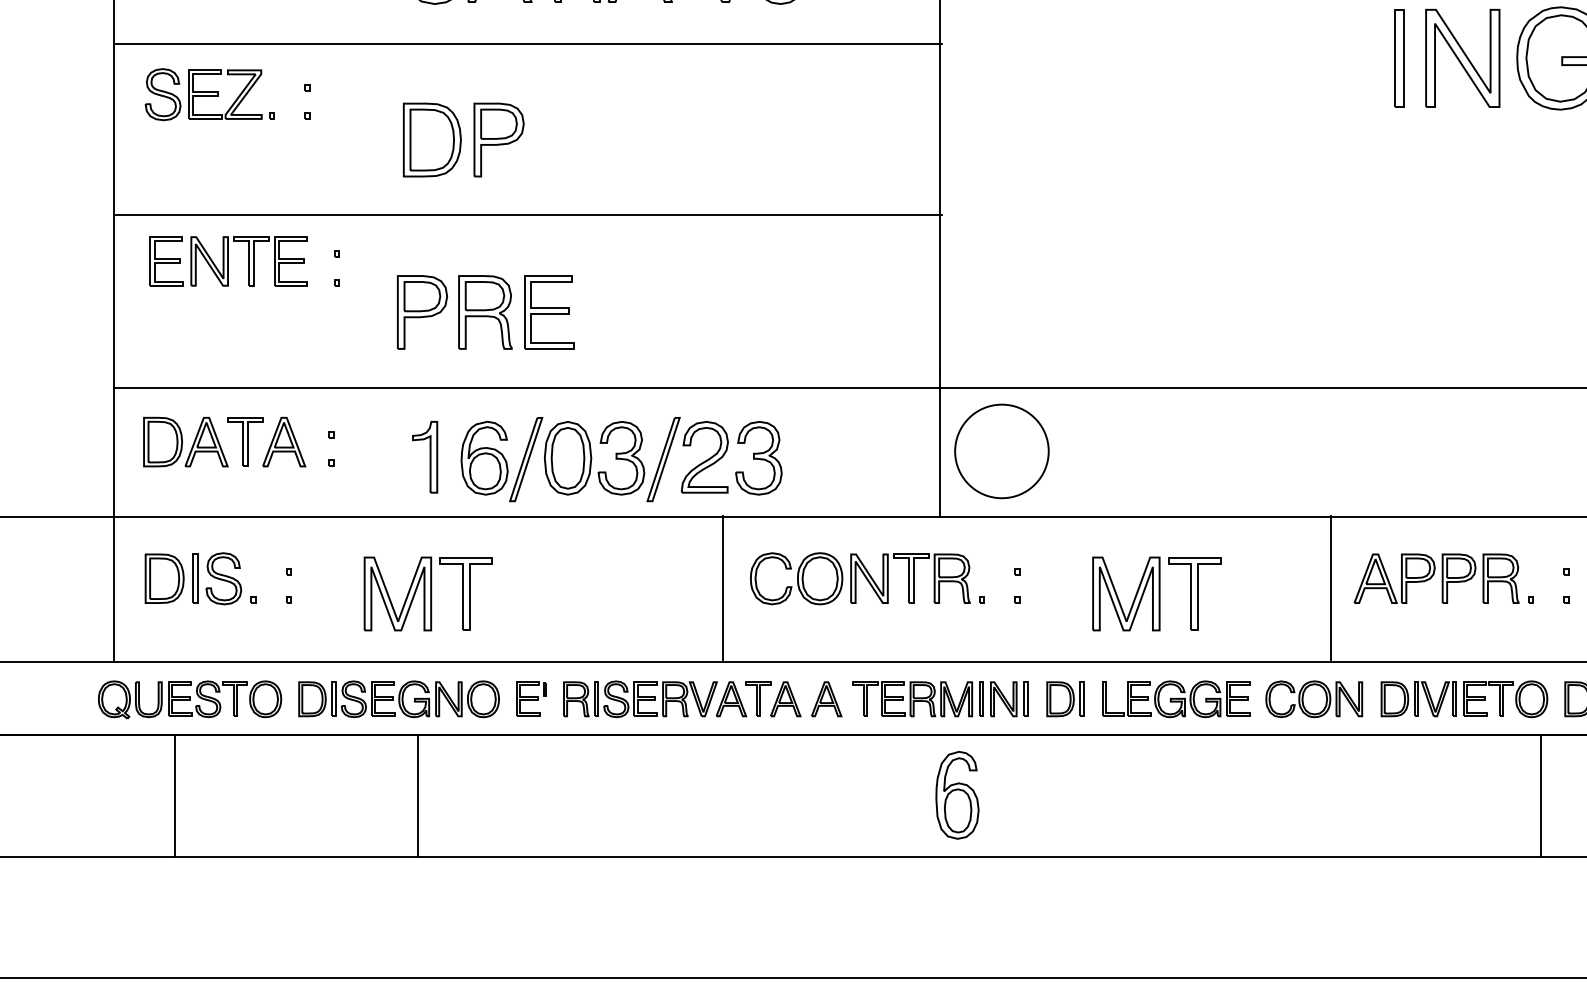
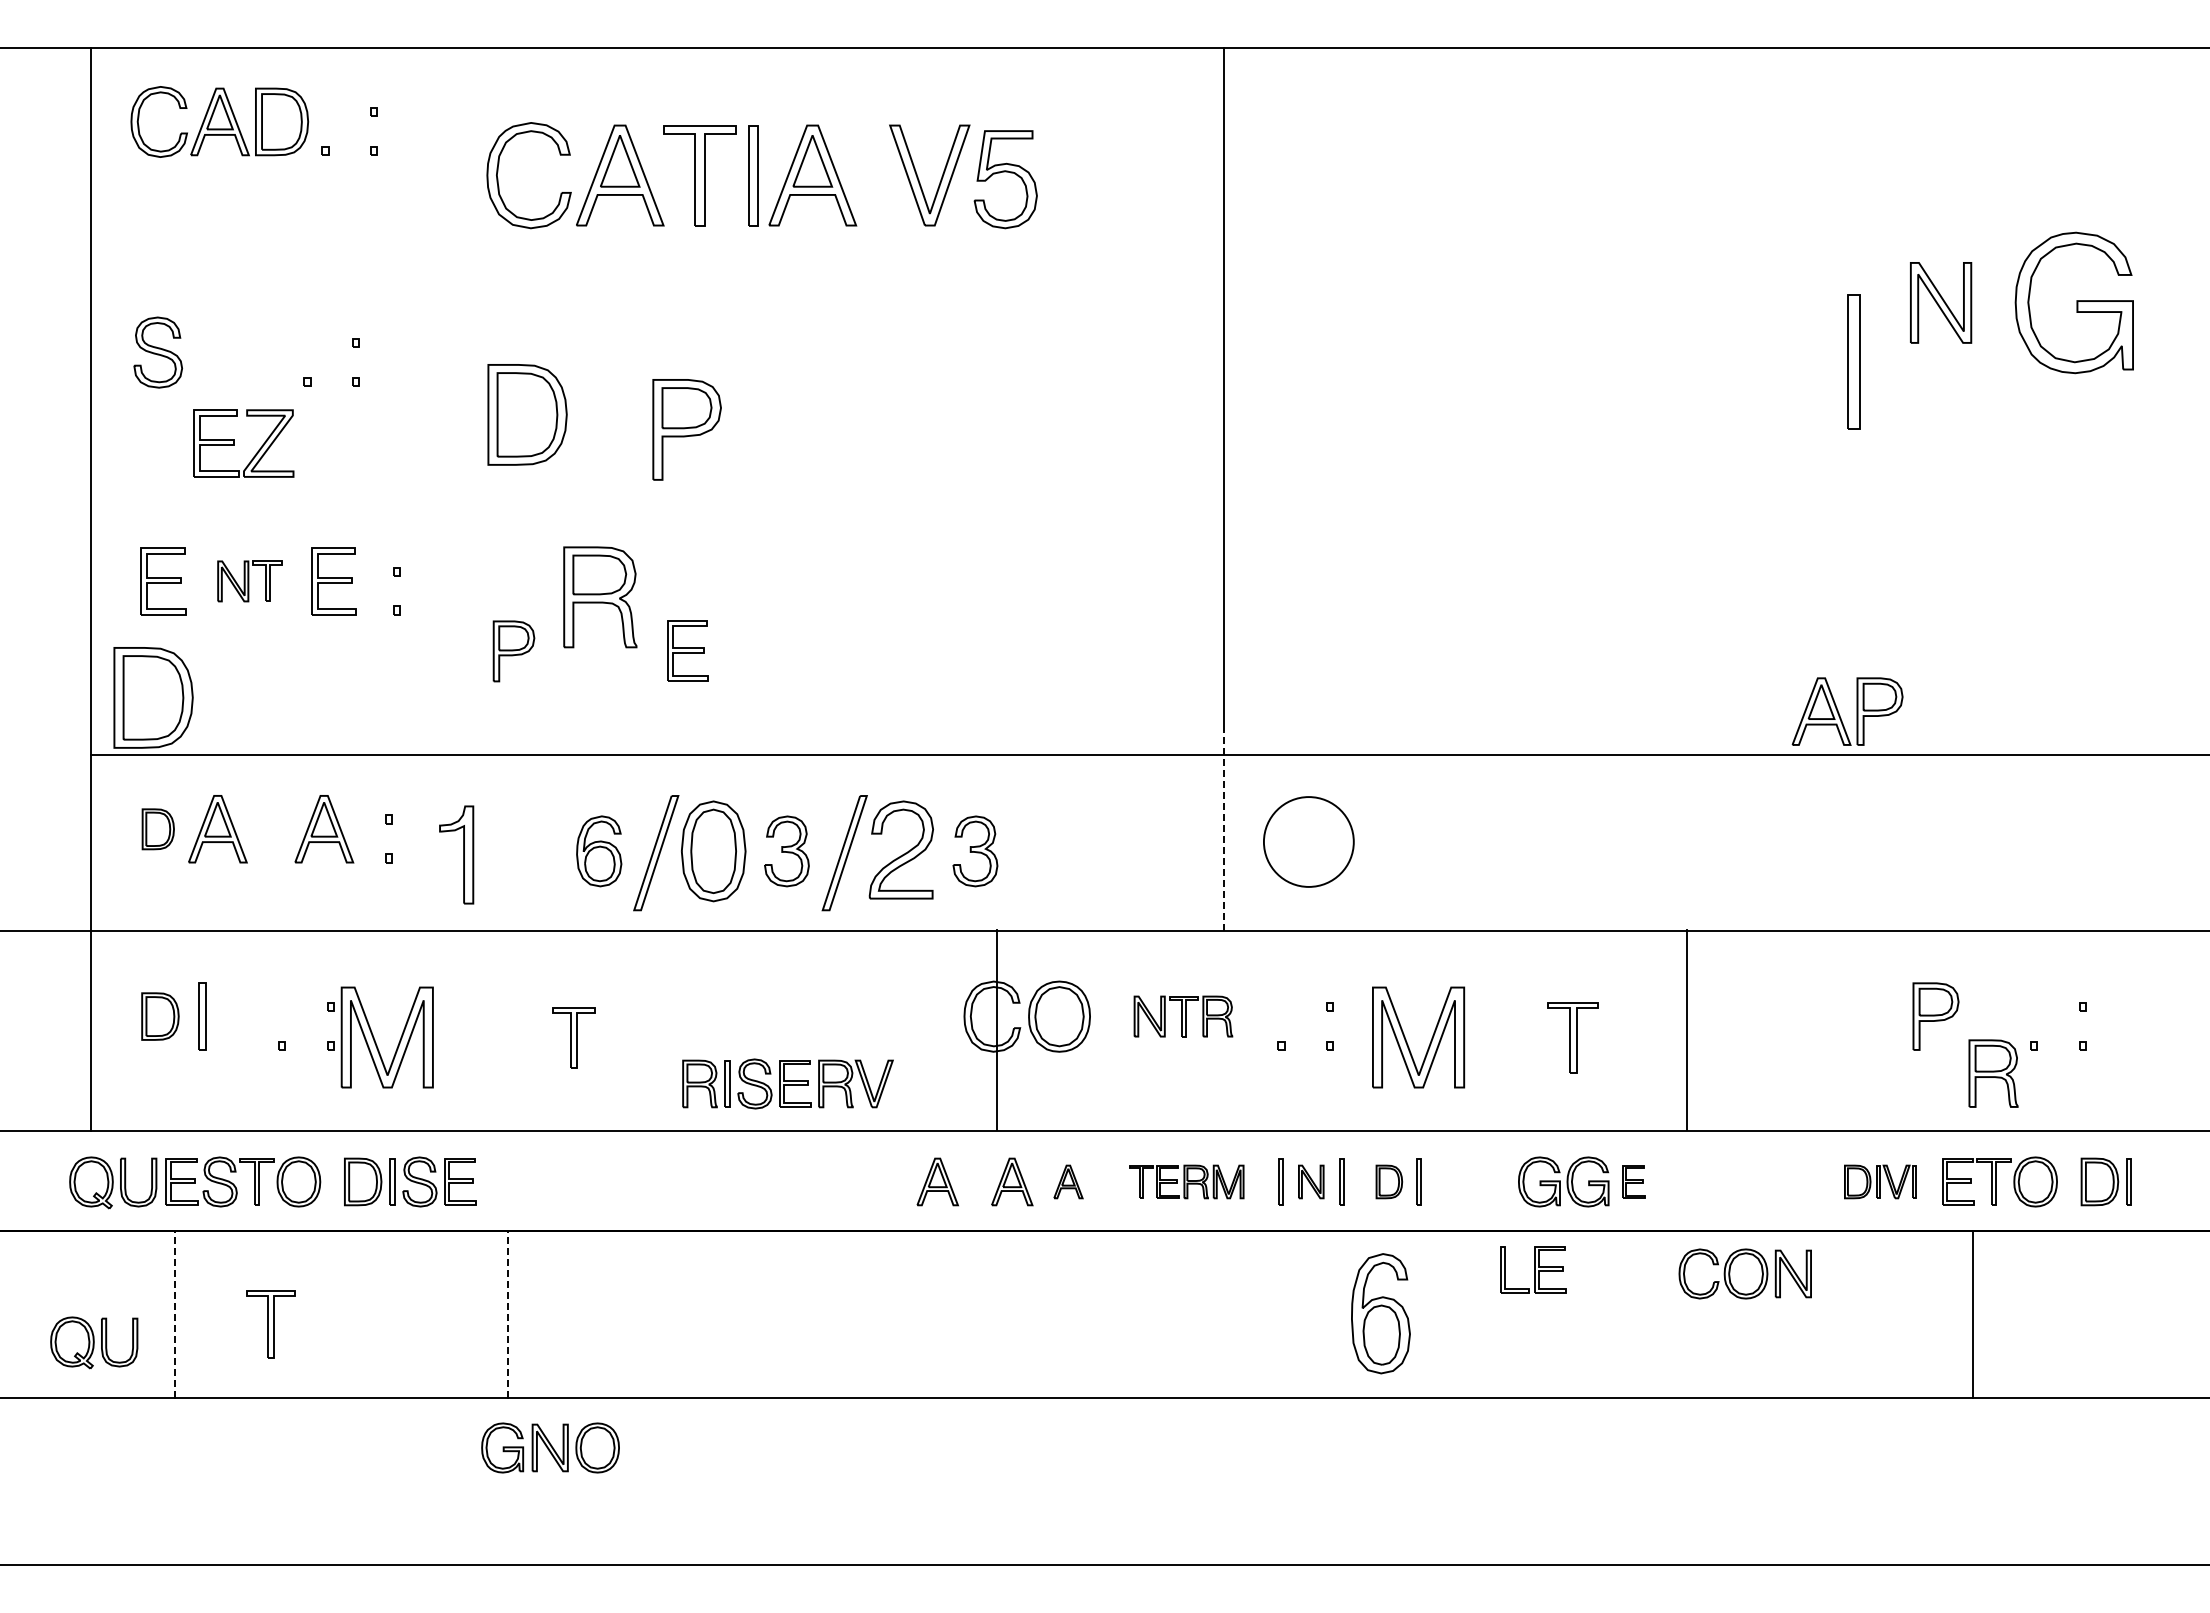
line: (528, 43) -> (659, 282), removed
part: (1398, 58) -> (1853, 361), moved
part: (1462, 58) -> (1940, 302), size x0.6
part: (218, 94) -> (234, 443), moved
part: (498, 139) -> (686, 429), moved
line: (528, 215) -> (659, 518), removed
part: (229, 261) -> (249, 581), size x0.6
part: (548, 311) -> (687, 650), size x0.6
part: (422, 312) -> (513, 651), size x0.6
part: (485, 312) -> (600, 597), moved
part: (159, 346) -> (153, 697), added
part: (163, 442) -> (158, 829), size x0.6
part: (244, 442) -> (270, 1324), moved
line: (940, 443) -> (1224, 830), solid -> dashed
circle: (1001, 451) -> (1308, 841), size x0.7
part: (430, 456) -> (463, 854), moved
part: (484, 458) -> (598, 851), size x0.7
part: (621, 458) -> (786, 851), size x0.7
part: (758, 458) -> (975, 851), size x0.7
part: (164, 578) -> (160, 1016), size x0.7
part: (223, 578) -> (241, 1016), removed
part: (910, 578) -> (1183, 1016), size x0.6
part: (1501, 578) -> (1993, 1073), moved
part: (1388, 579) -> (1839, 712), moved
line: (723, 588) -> (996, 1030), moved
line: (1330, 588) -> (1686, 1030), moved
part: (465, 593) -> (573, 1037), size x0.6
part: (1194, 593) -> (1573, 1037), size x0.7
part: (389, 595) -> (375, 1039), moved
part: (1118, 596) -> (1407, 1041), moved
part: (449, 698) -> (550, 1447), moved
part: (531, 698) -> (663, 1181), removed
part: (640, 698) -> (787, 1083), moved
part: (758, 698) -> (974, 1181), removed
part: (826, 698) -> (1068, 1181), size x0.7
part: (912, 698) -> (1186, 1181), size x0.7
part: (1003, 698) -> (1310, 1181), size x0.7
part: (1060, 698) -> (1389, 1181), size x0.7
part: (1127, 698) -> (1533, 1269), moved
part: (1238, 698) -> (1633, 1181), size x0.7
part: (1313, 698) -> (1744, 1273), moved
part: (1418, 698) -> (1880, 1181), size x0.7
line: (174, 795) -> (174, 1314), solid -> dashed
line: (417, 795) -> (507, 1314), solid -> dashed
part: (957, 795) -> (1380, 1313), moved
line: (1541, 795) -> (1972, 1314), moved
part: (116, 816) -> (94, 1342), added

